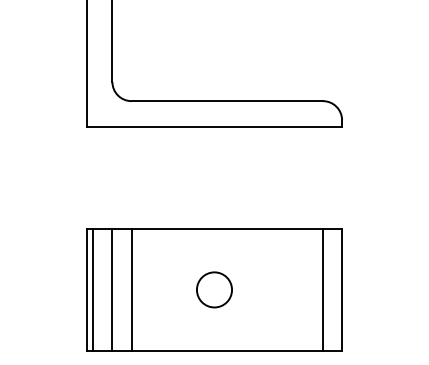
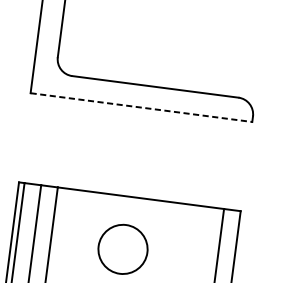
line: (214, 126) -> (141, 107), solid -> dashed
circle: (214, 289) -> (123, 249), size x1.6

